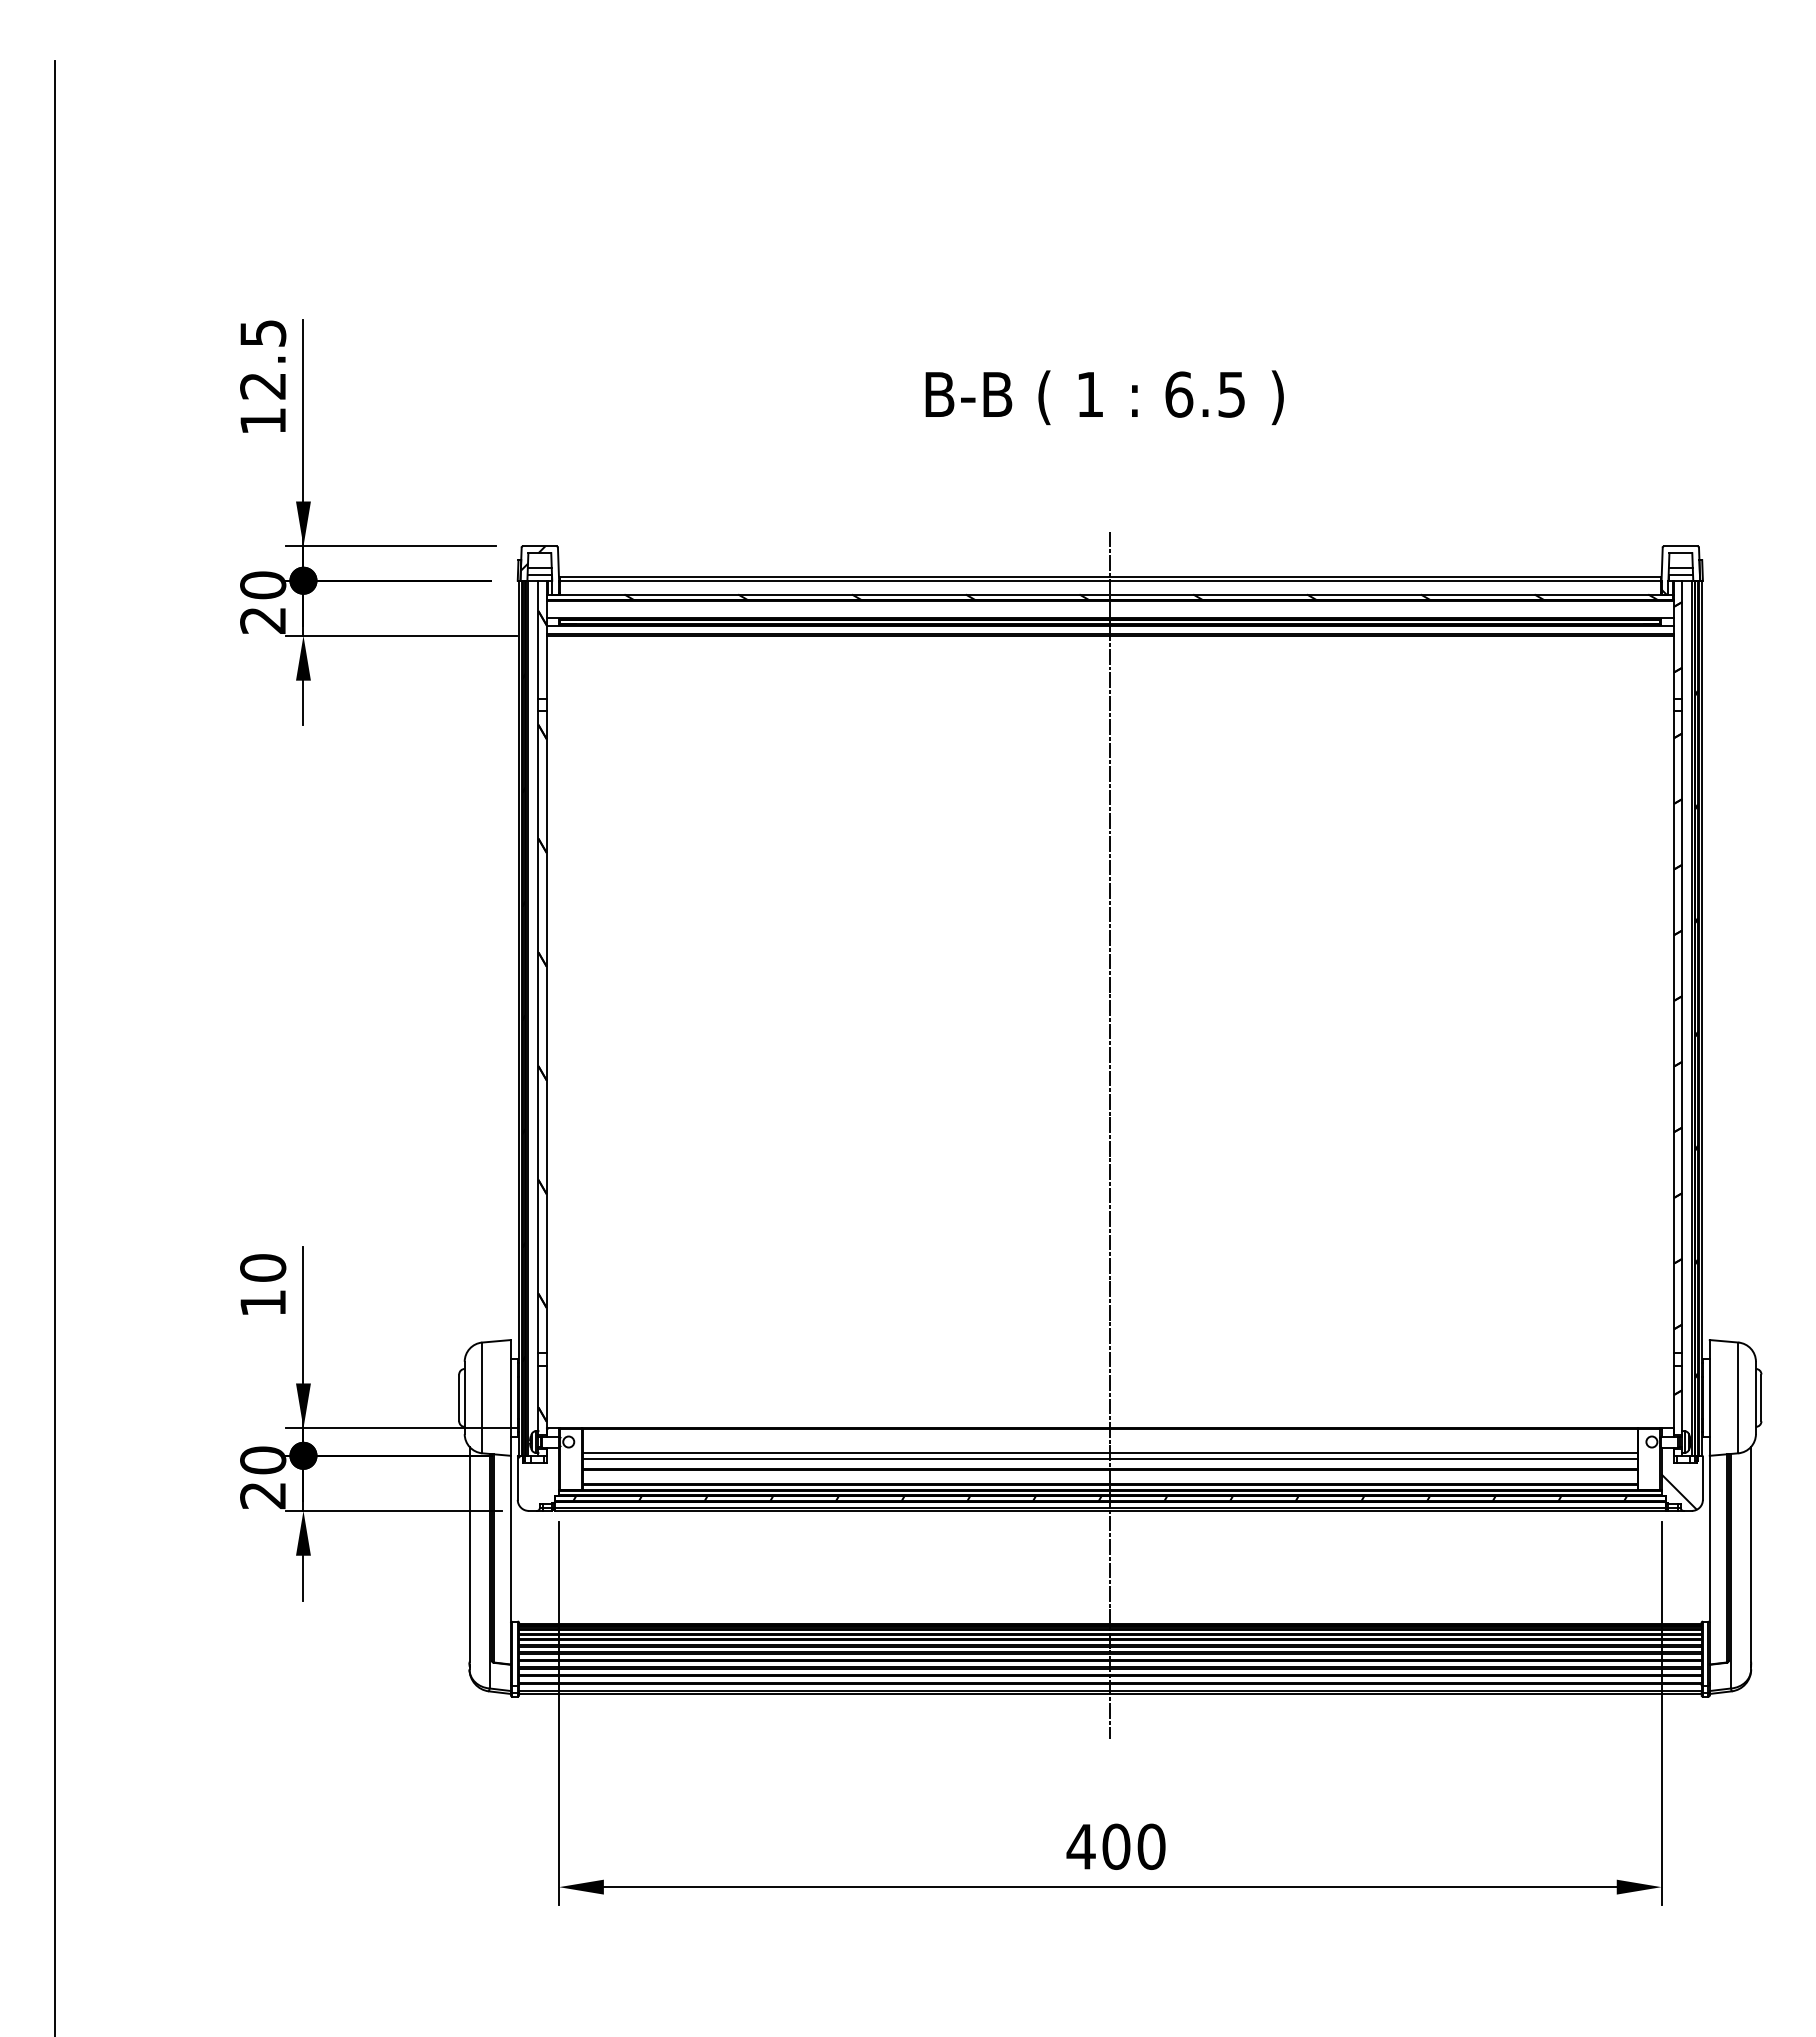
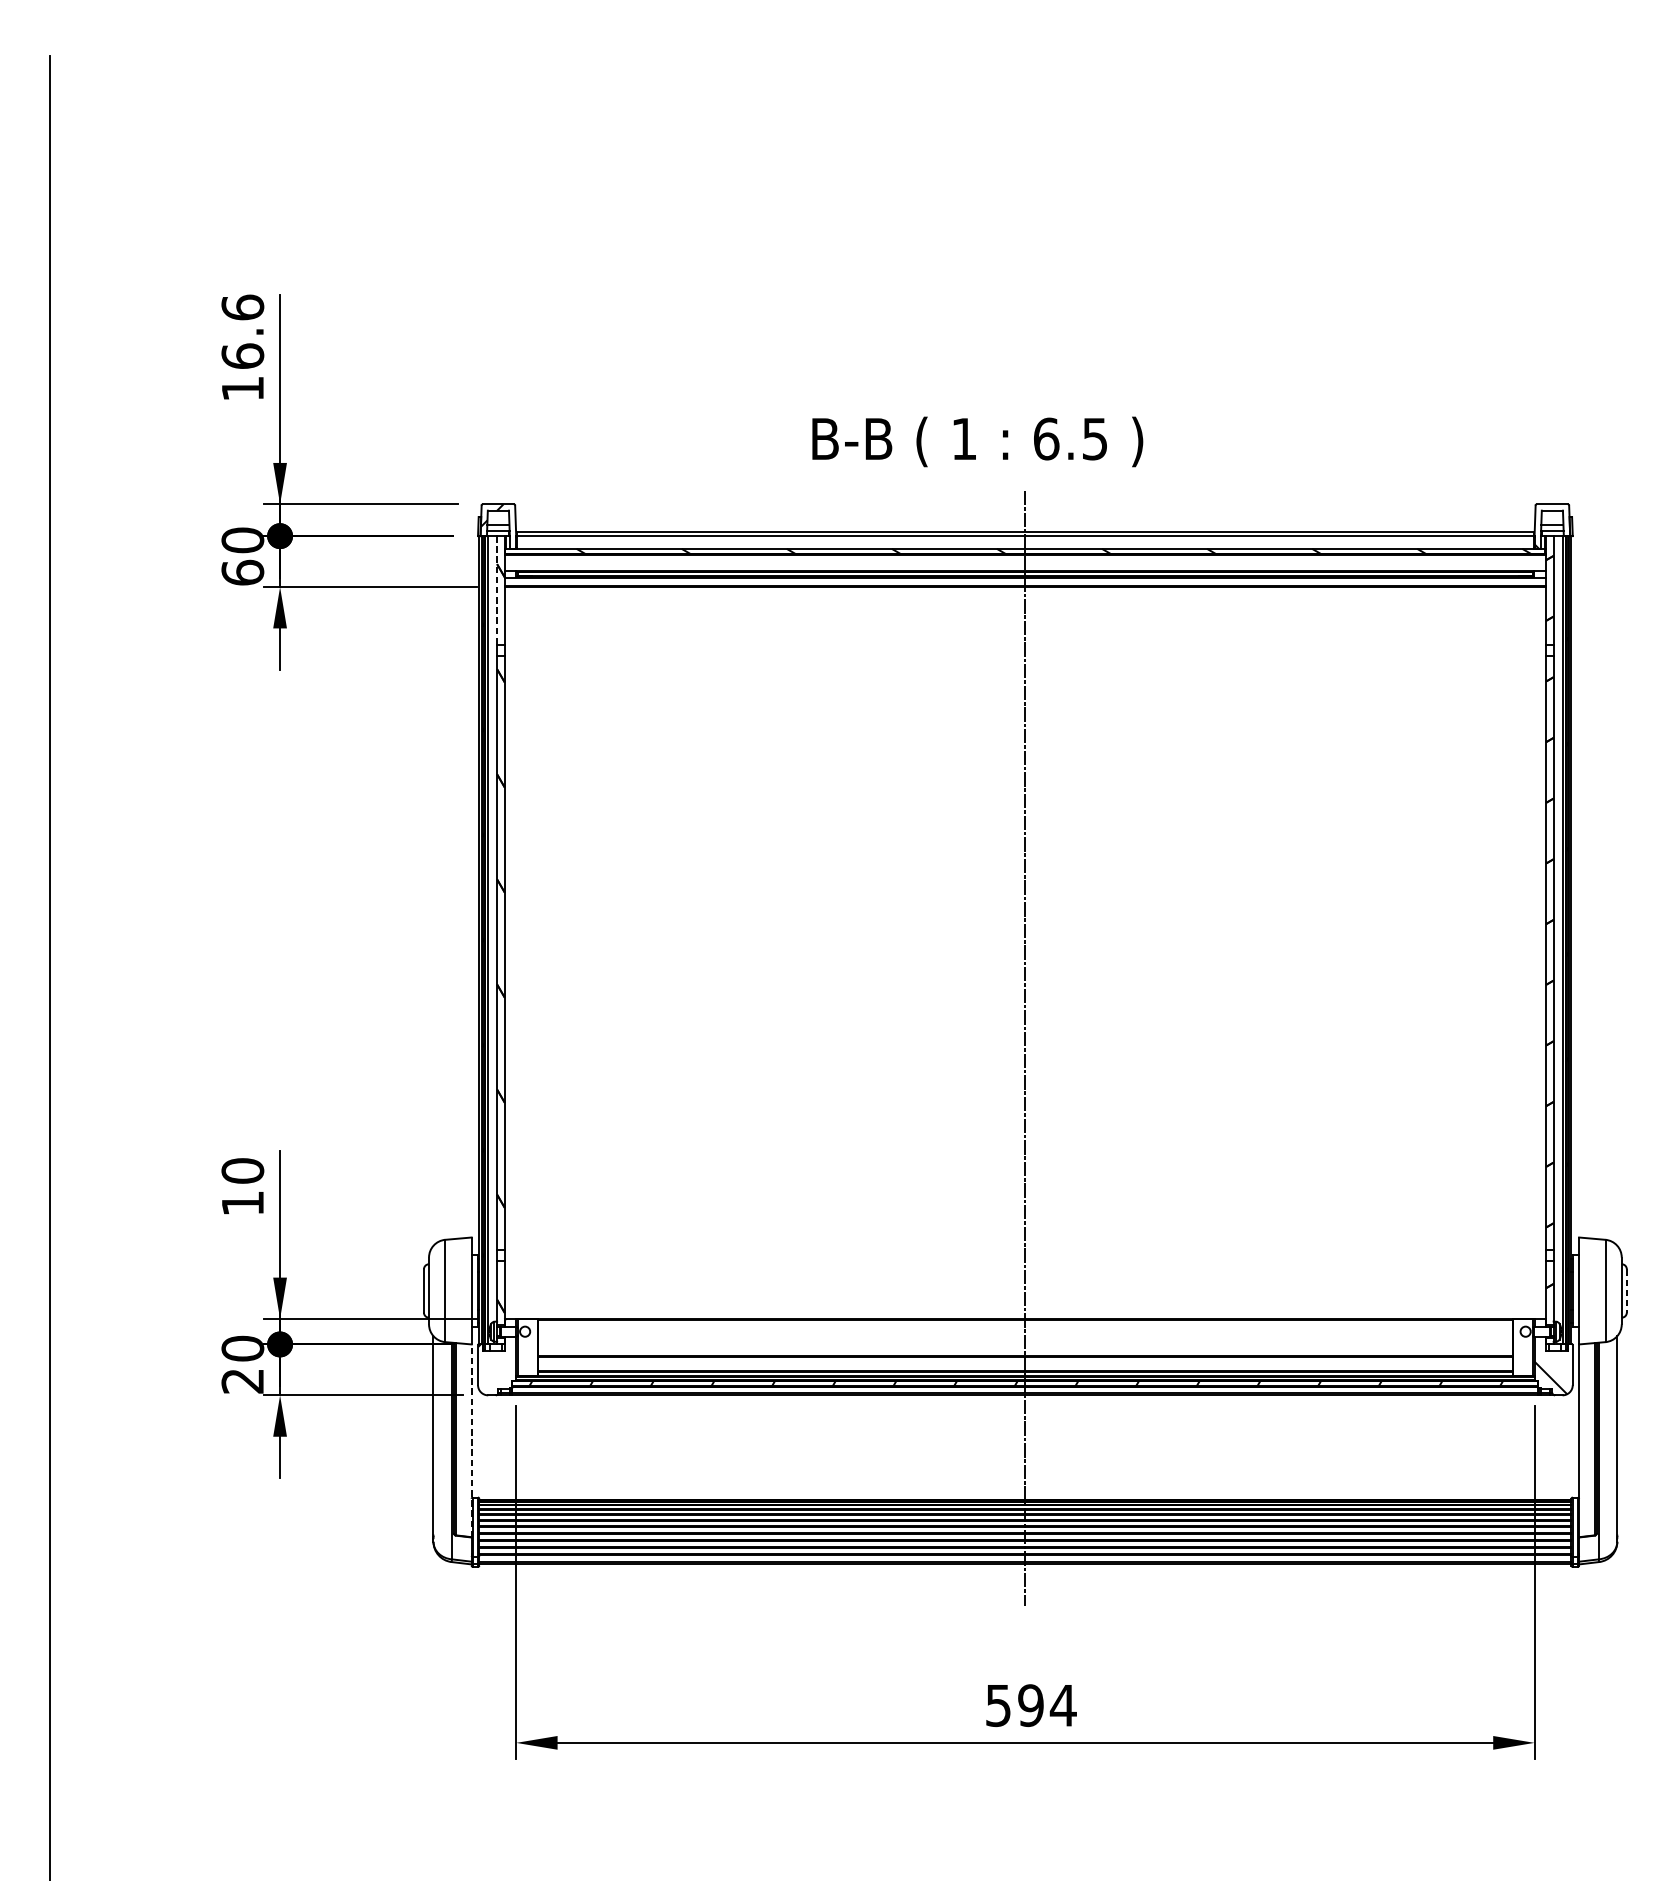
text: (263, 359) -> (243, 331), 12.5 -> 16.6
text: (1104, 397) -> (977, 441), moved
text: (263, 620) -> (243, 572), 20 -> 60
line: (538, 639) -> (497, 590), solid -> dashed
line: (1761, 1398) -> (1626, 1291), solid -> dashed
line: (1110, 1453) -> (1025, 1342), removed
line: (1110, 1458) -> (1025, 1346), removed
line: (510, 1559) -> (471, 1440), solid -> dashed
text: (1116, 1846) -> (1031, 1705), 400 -> 594

